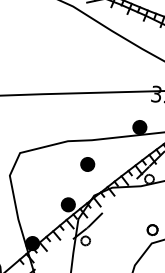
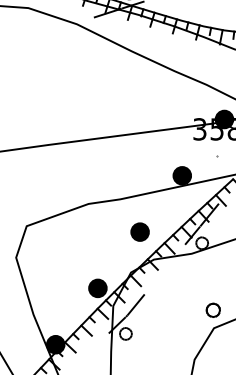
part: (87, 163) -> (139, 231), moved

